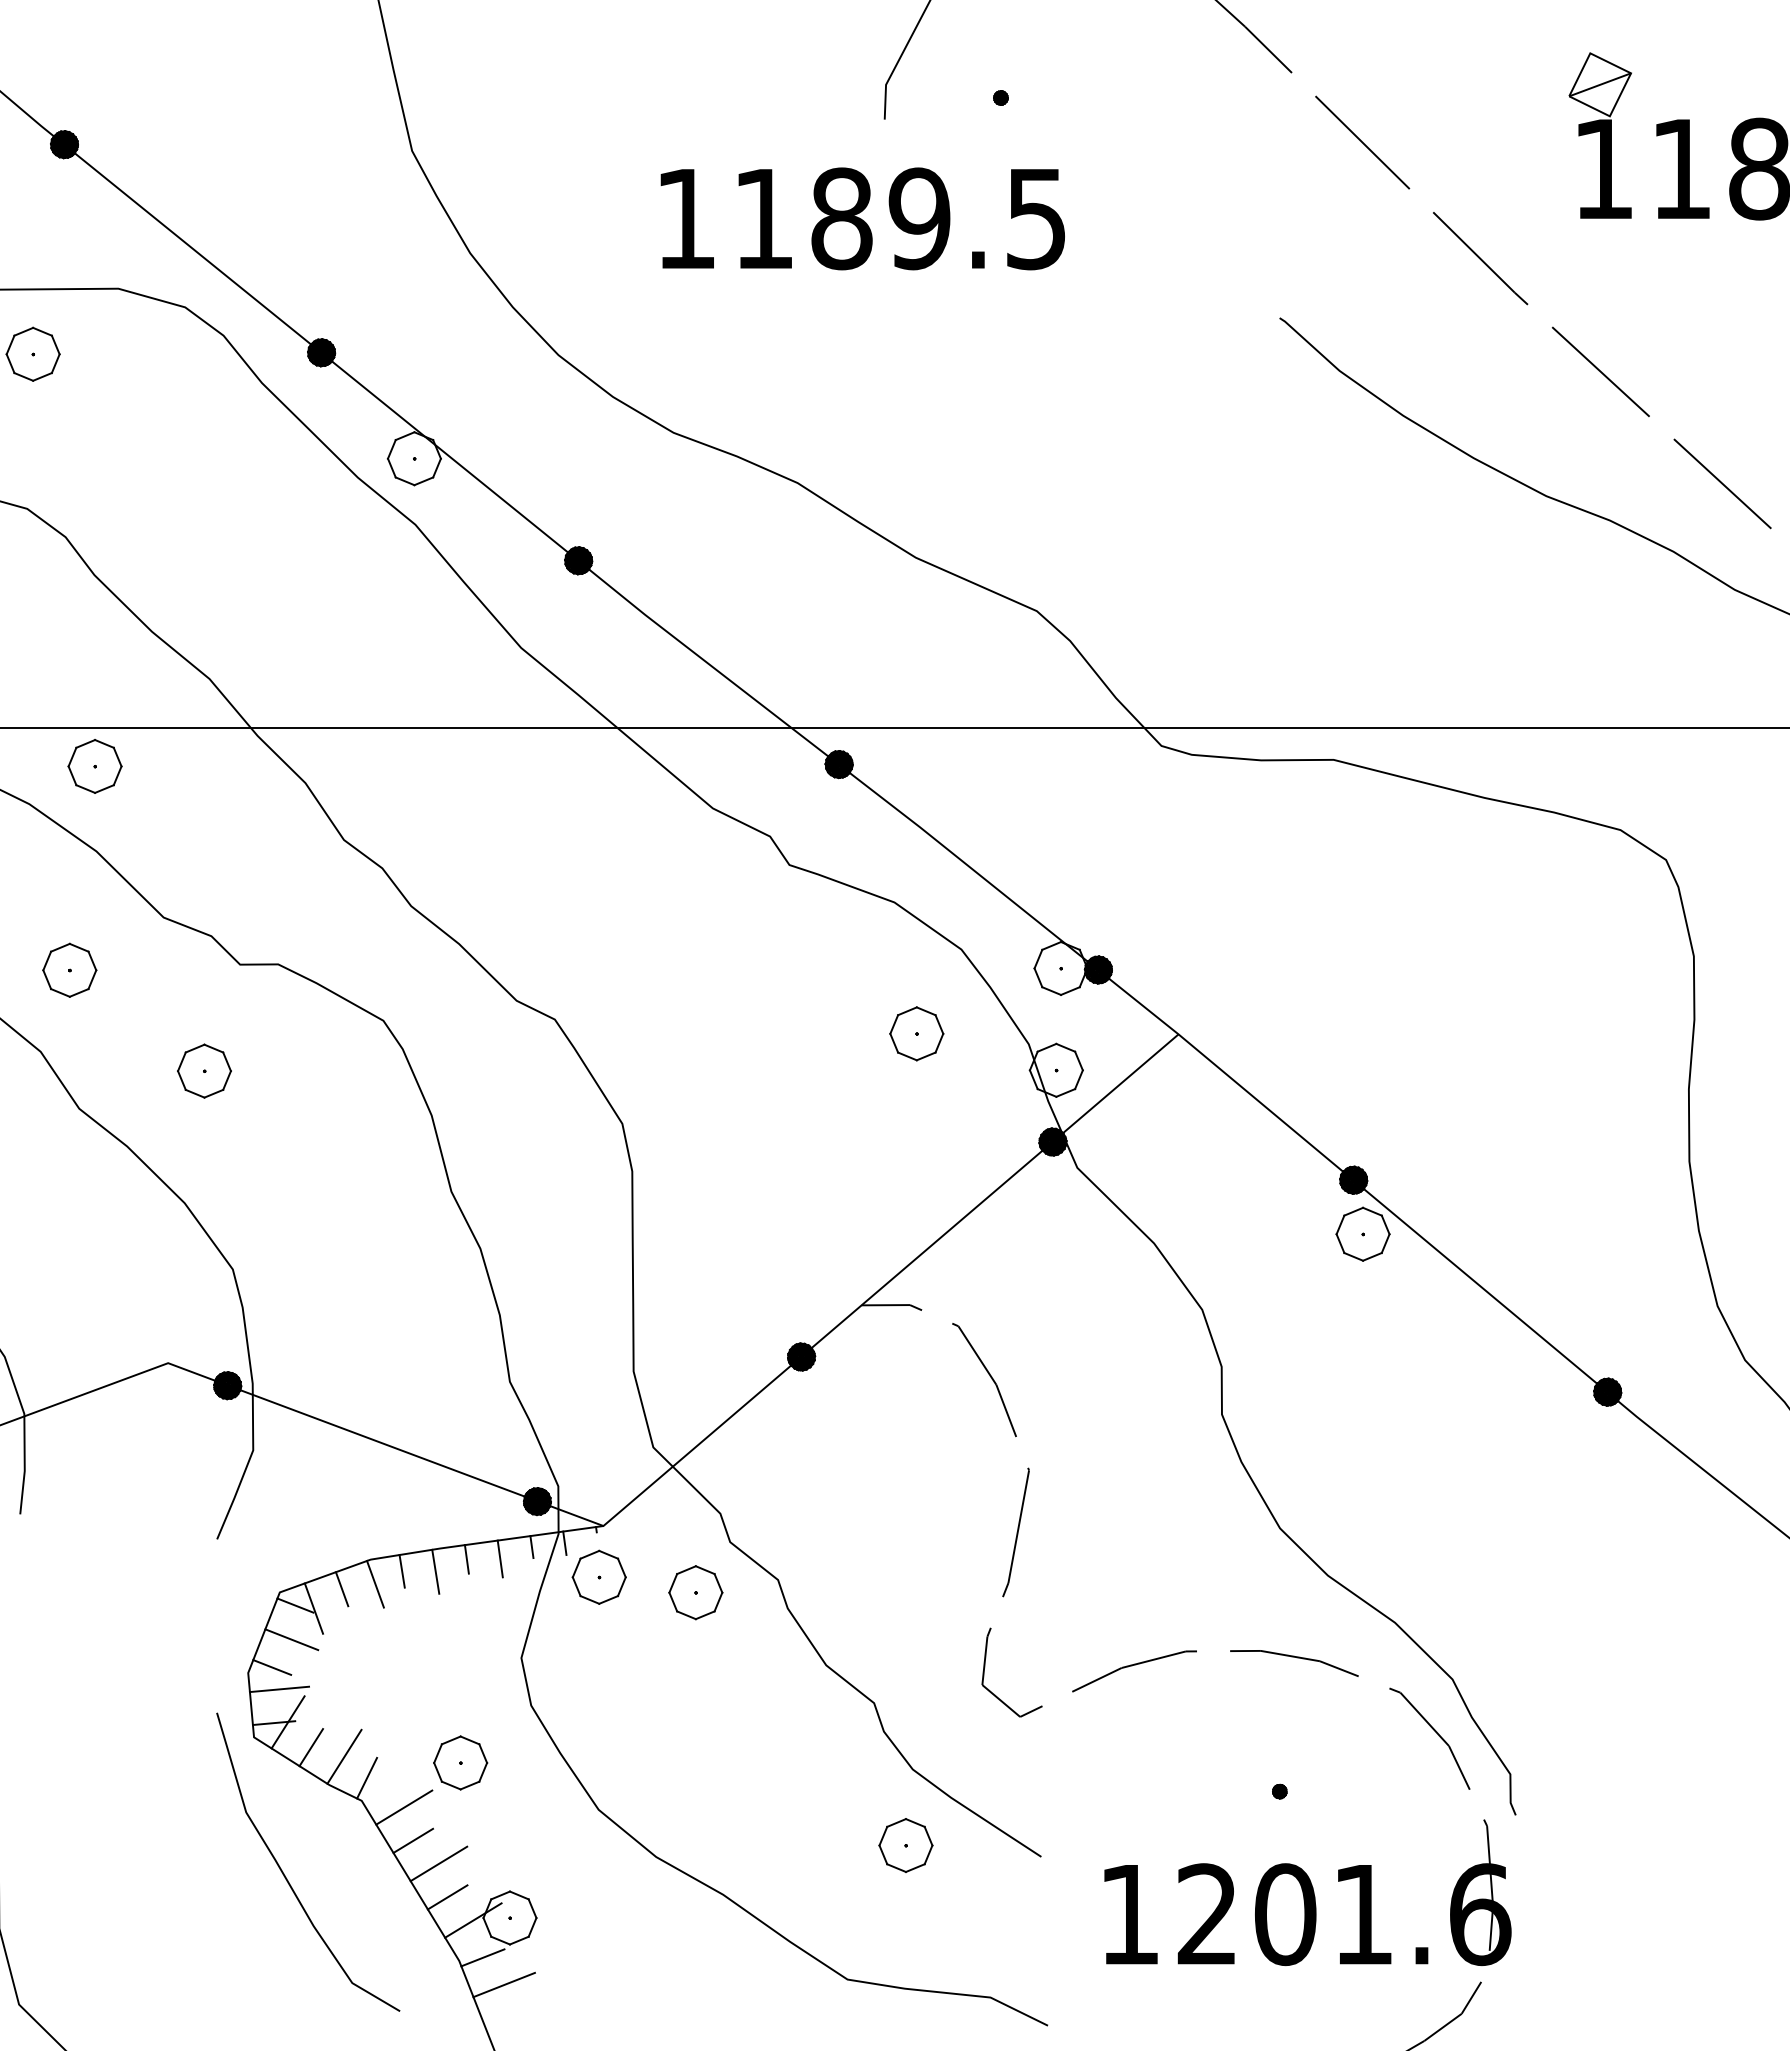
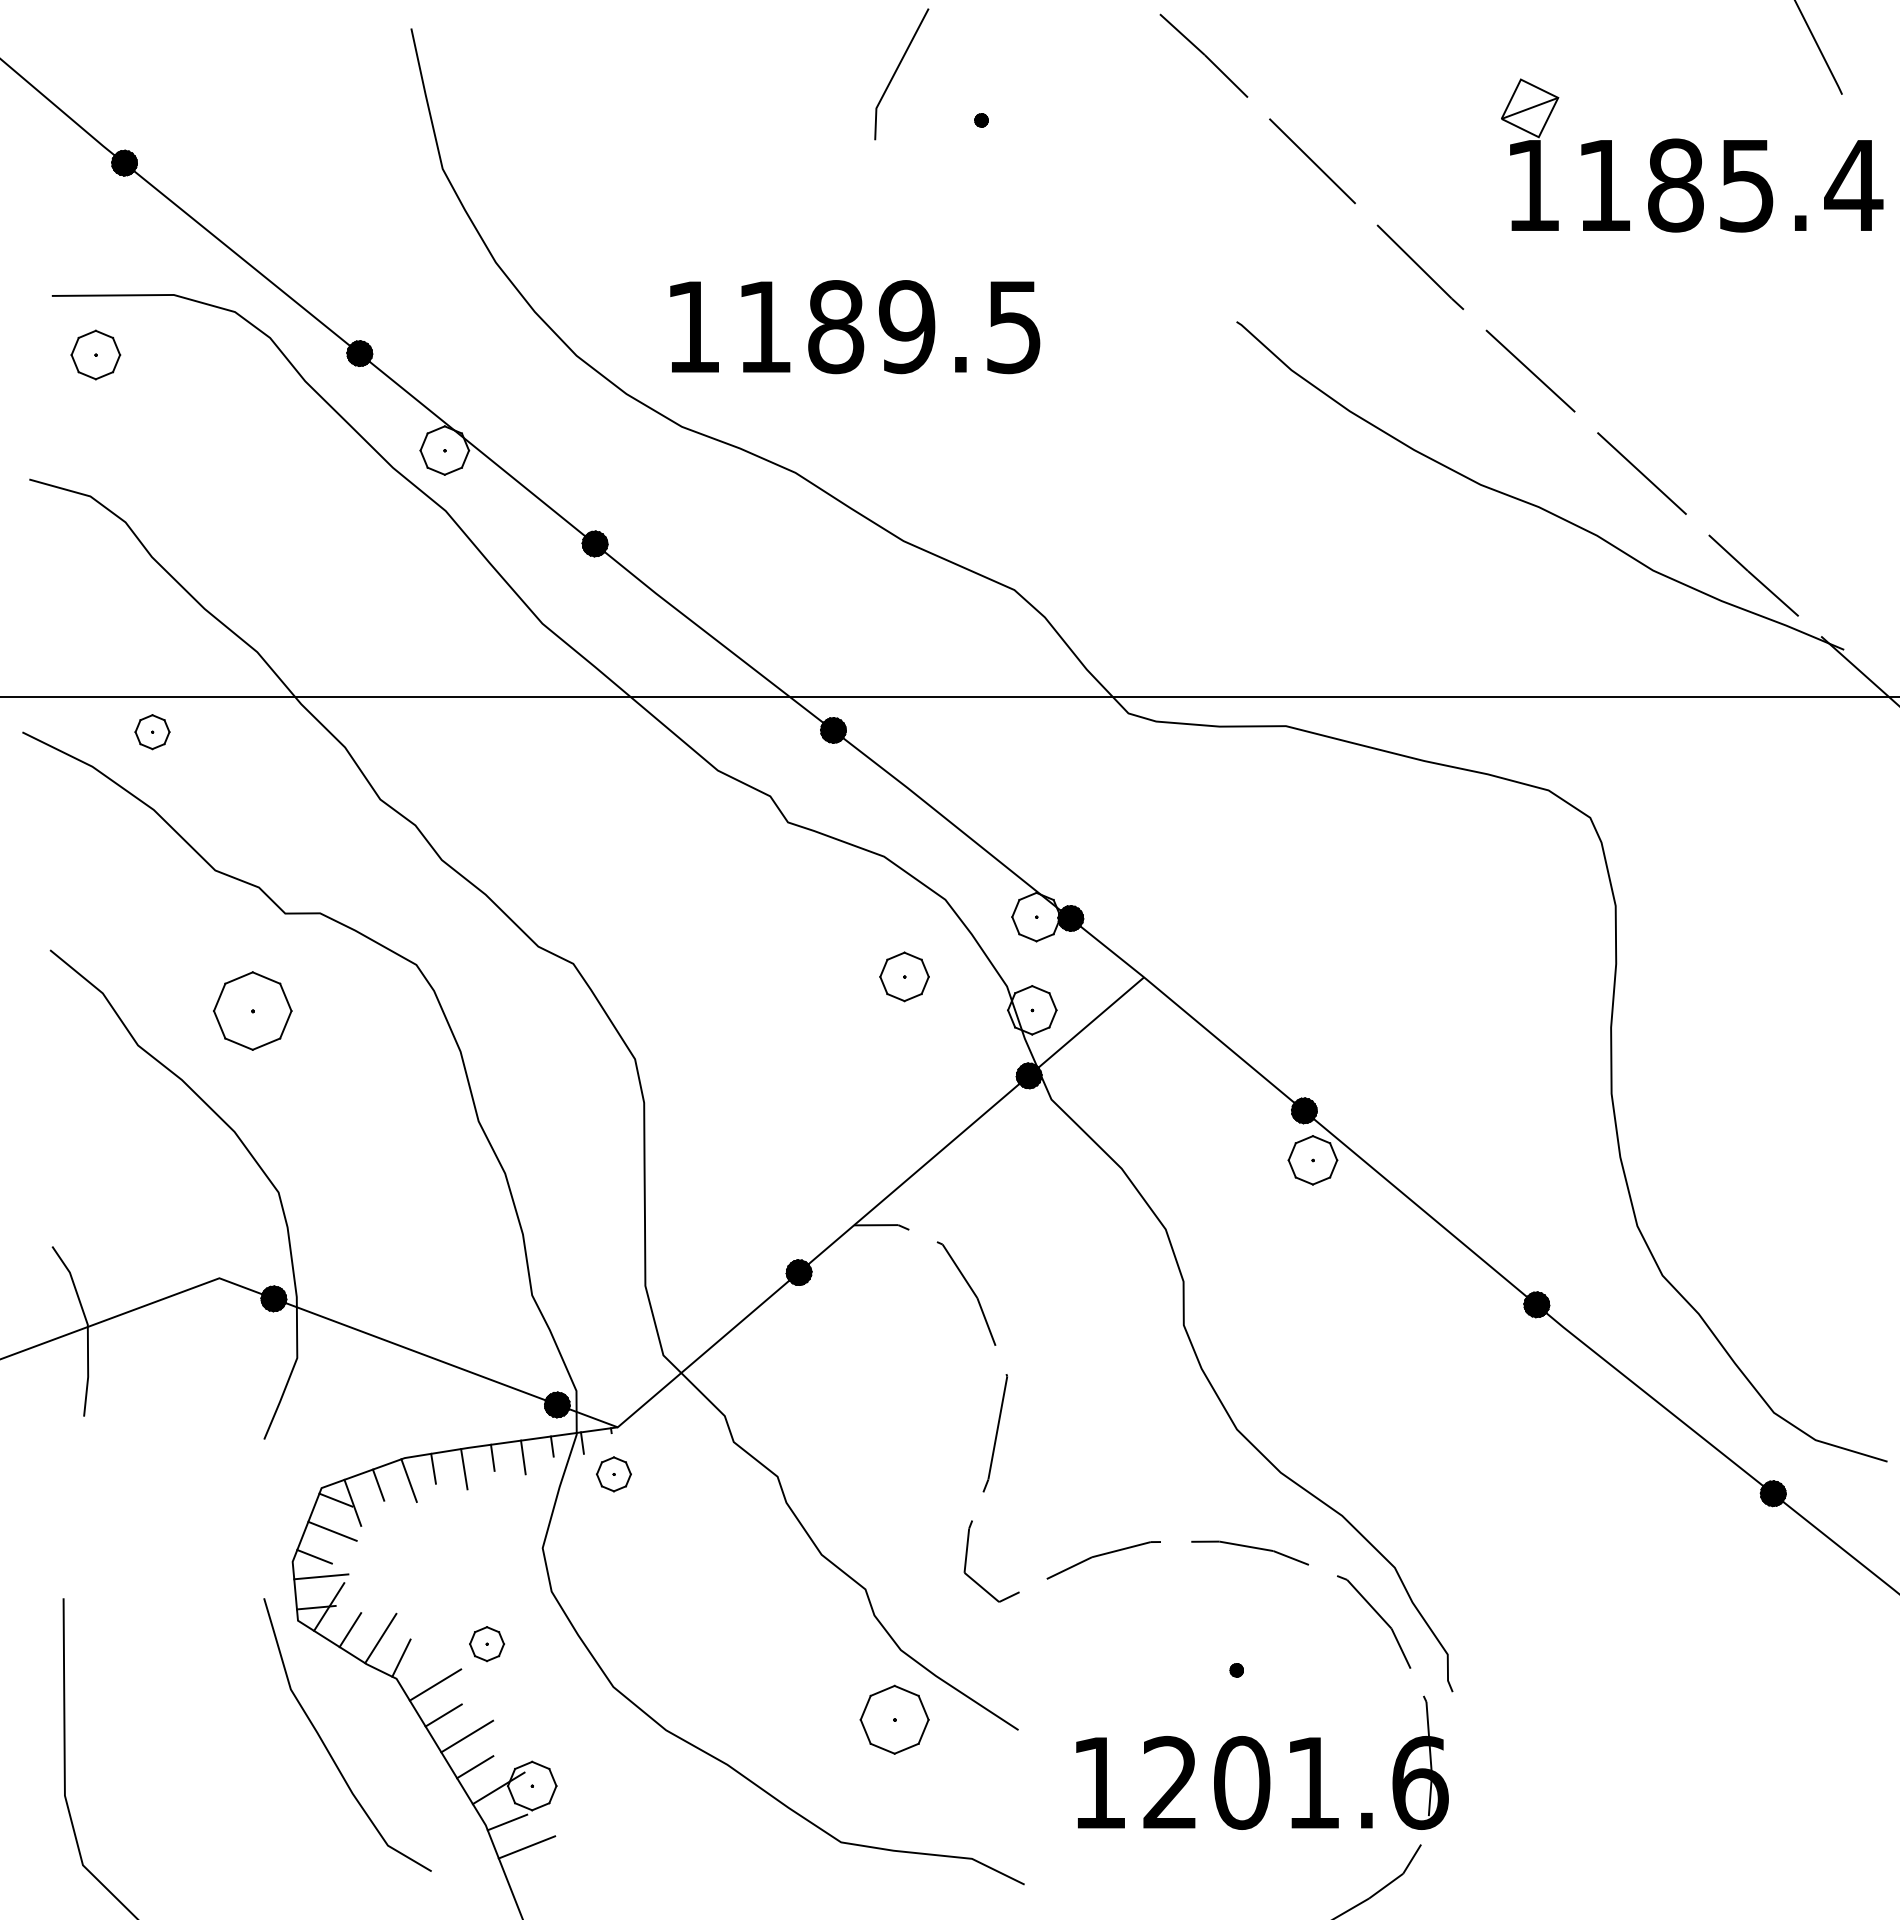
text: (863, 219) -> (855, 327), moved
part: (95, 765) -> (152, 731), size x0.7
part: (69, 970) -> (129, 918), removed
part: (204, 1070) -> (252, 1010), size x1.6
part: (598, 1577) -> (613, 1474), size x0.7
part: (696, 1592) -> (702, 1488), removed
part: (460, 1762) -> (486, 1643), size x0.7
part: (905, 1845) -> (894, 1719), size x1.4

